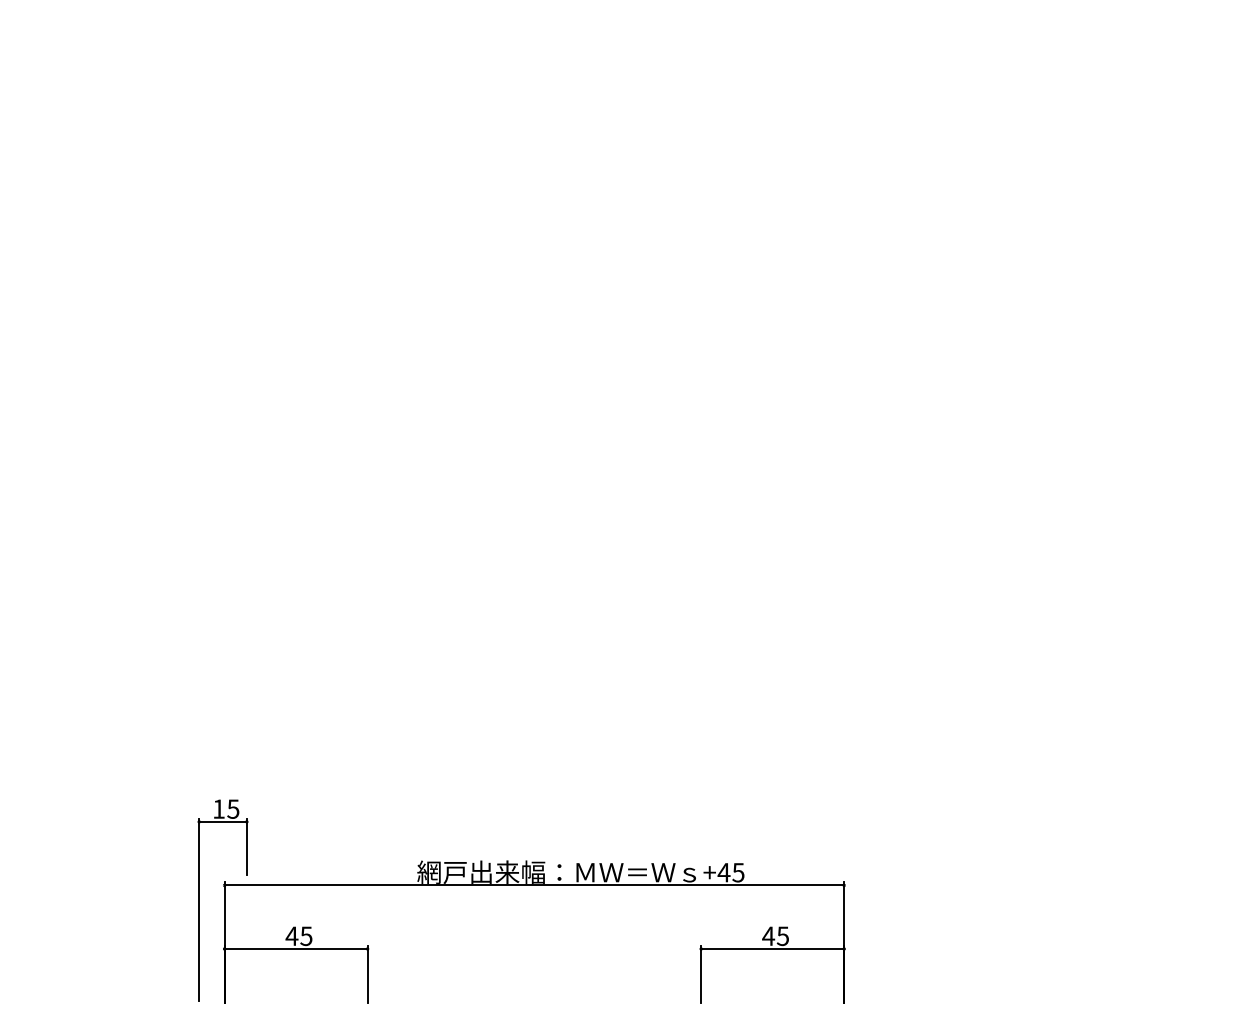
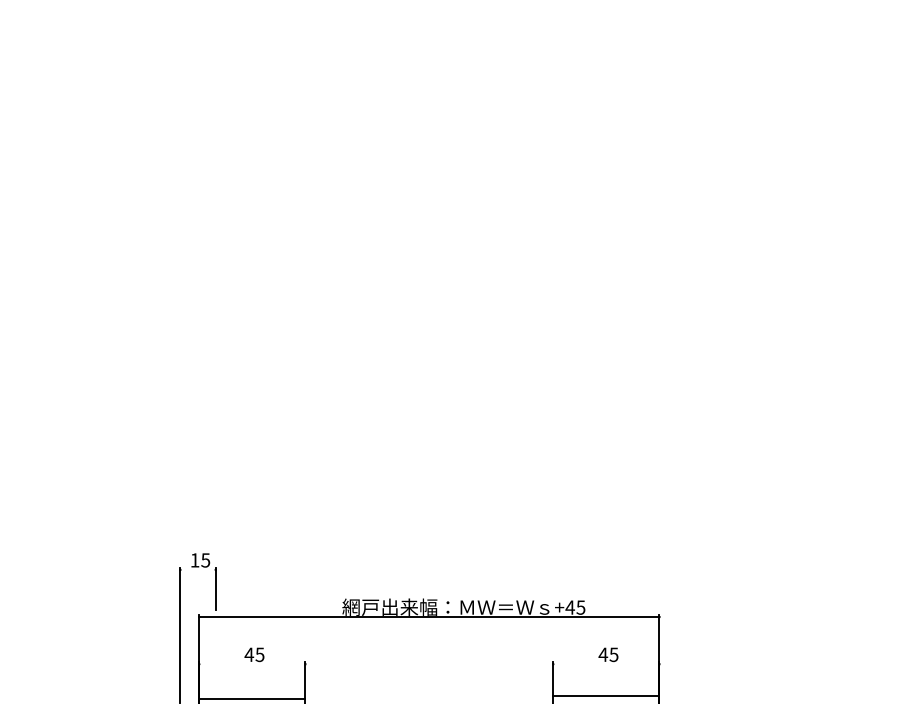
line: (222, 821) -> (197, 569), removed
line: (295, 948) -> (251, 698), moved
line: (772, 948) -> (606, 695), moved

